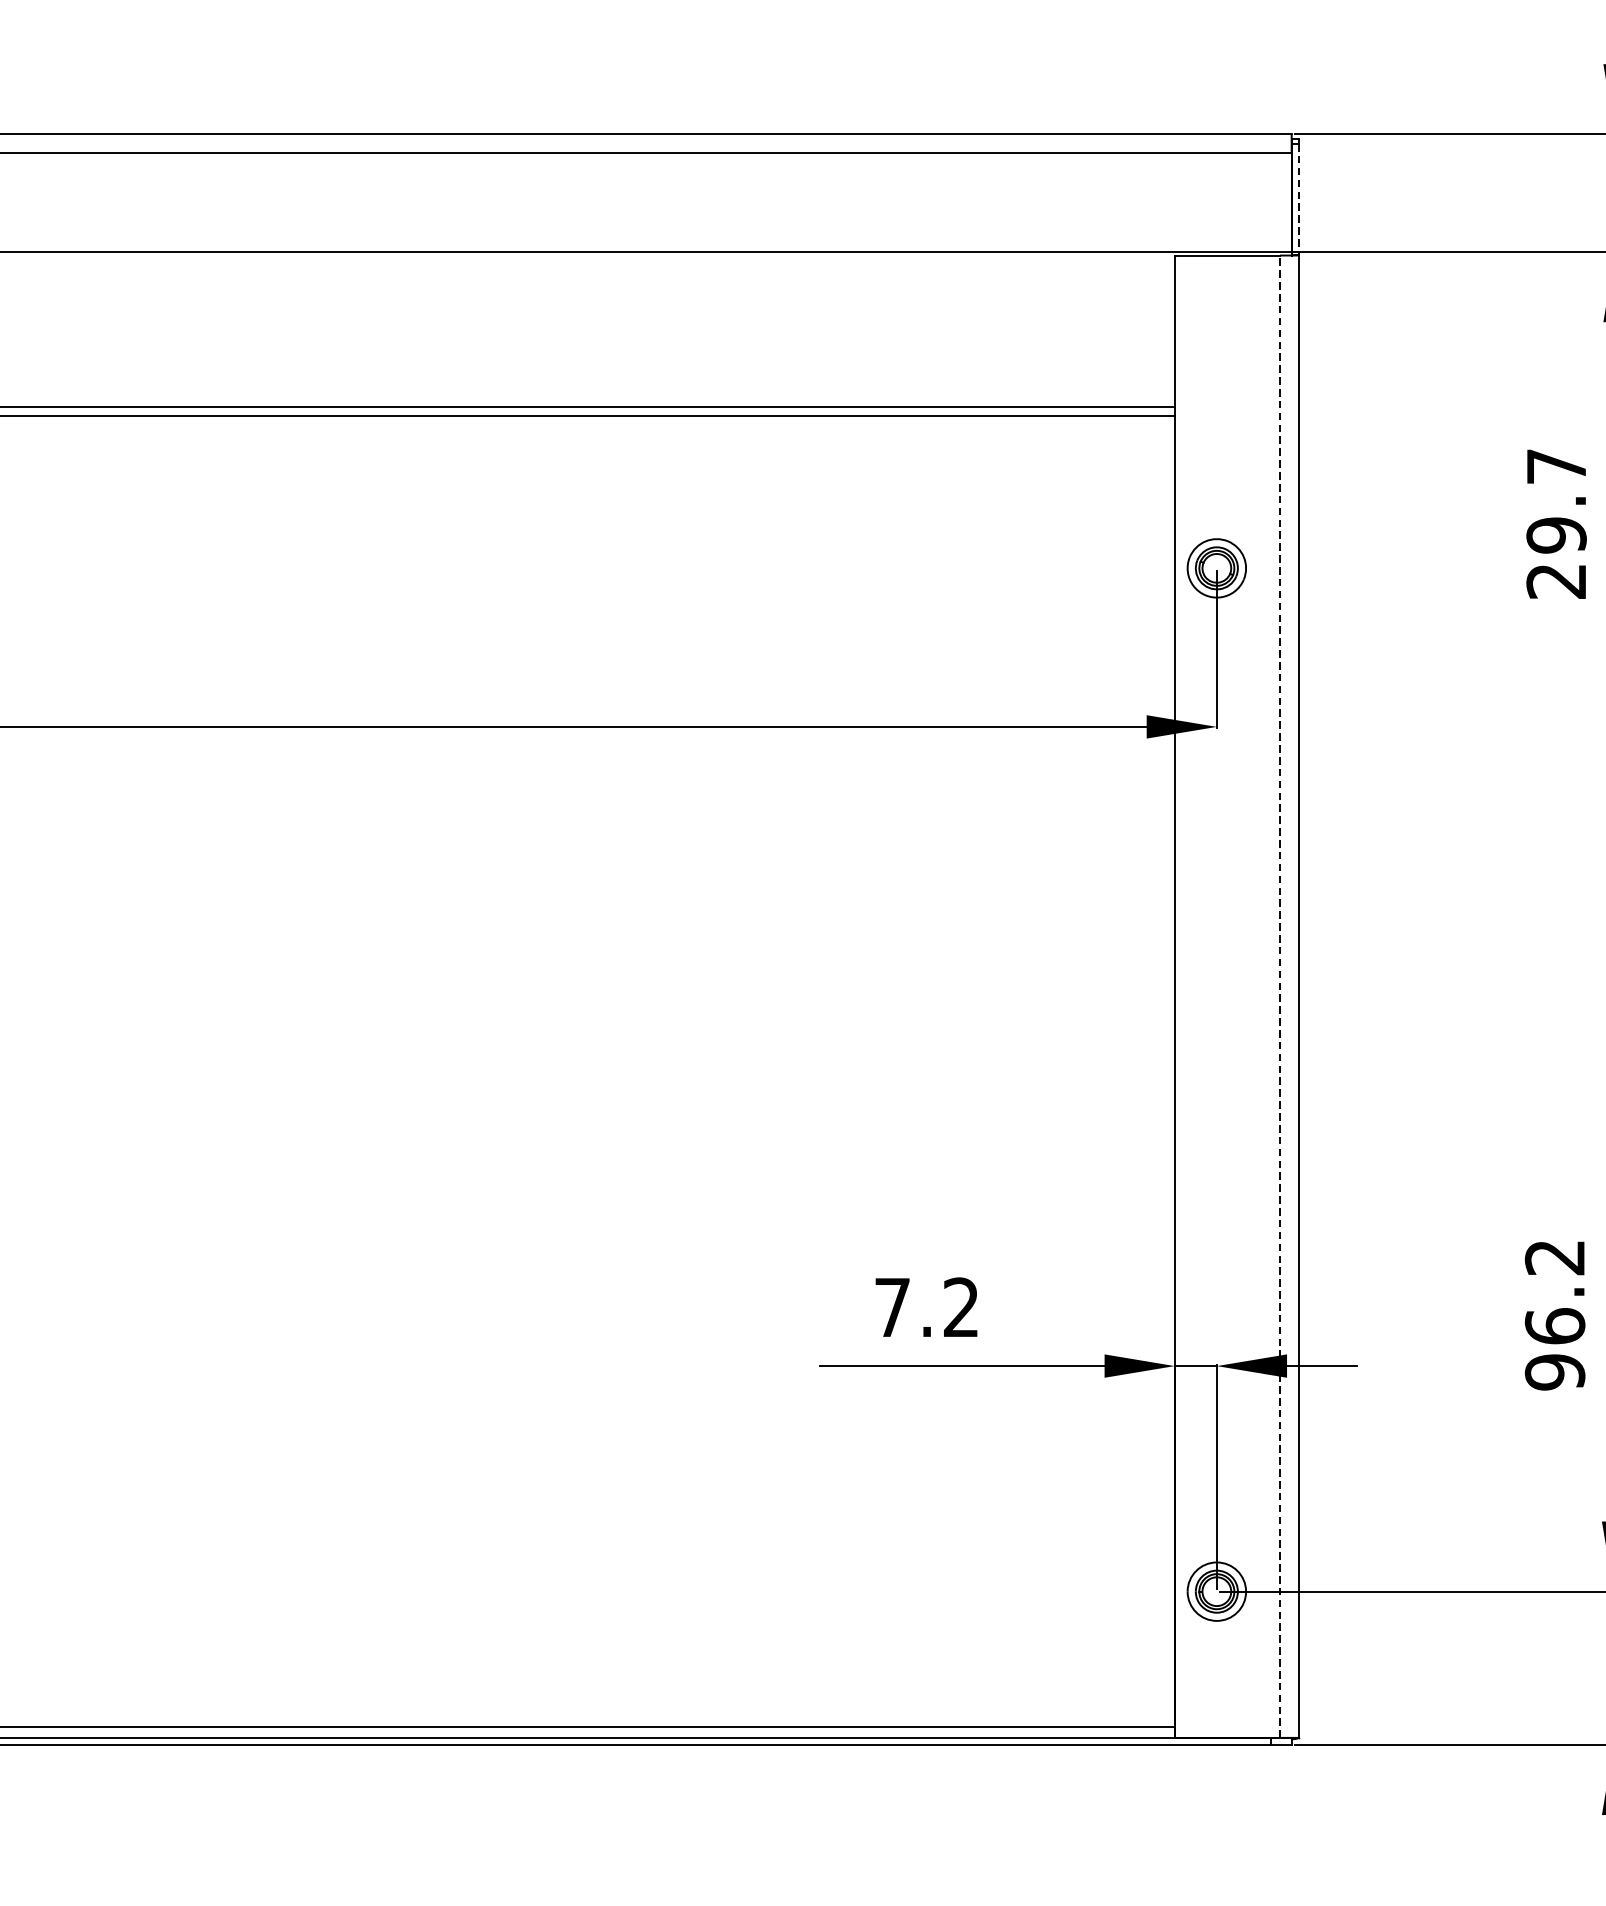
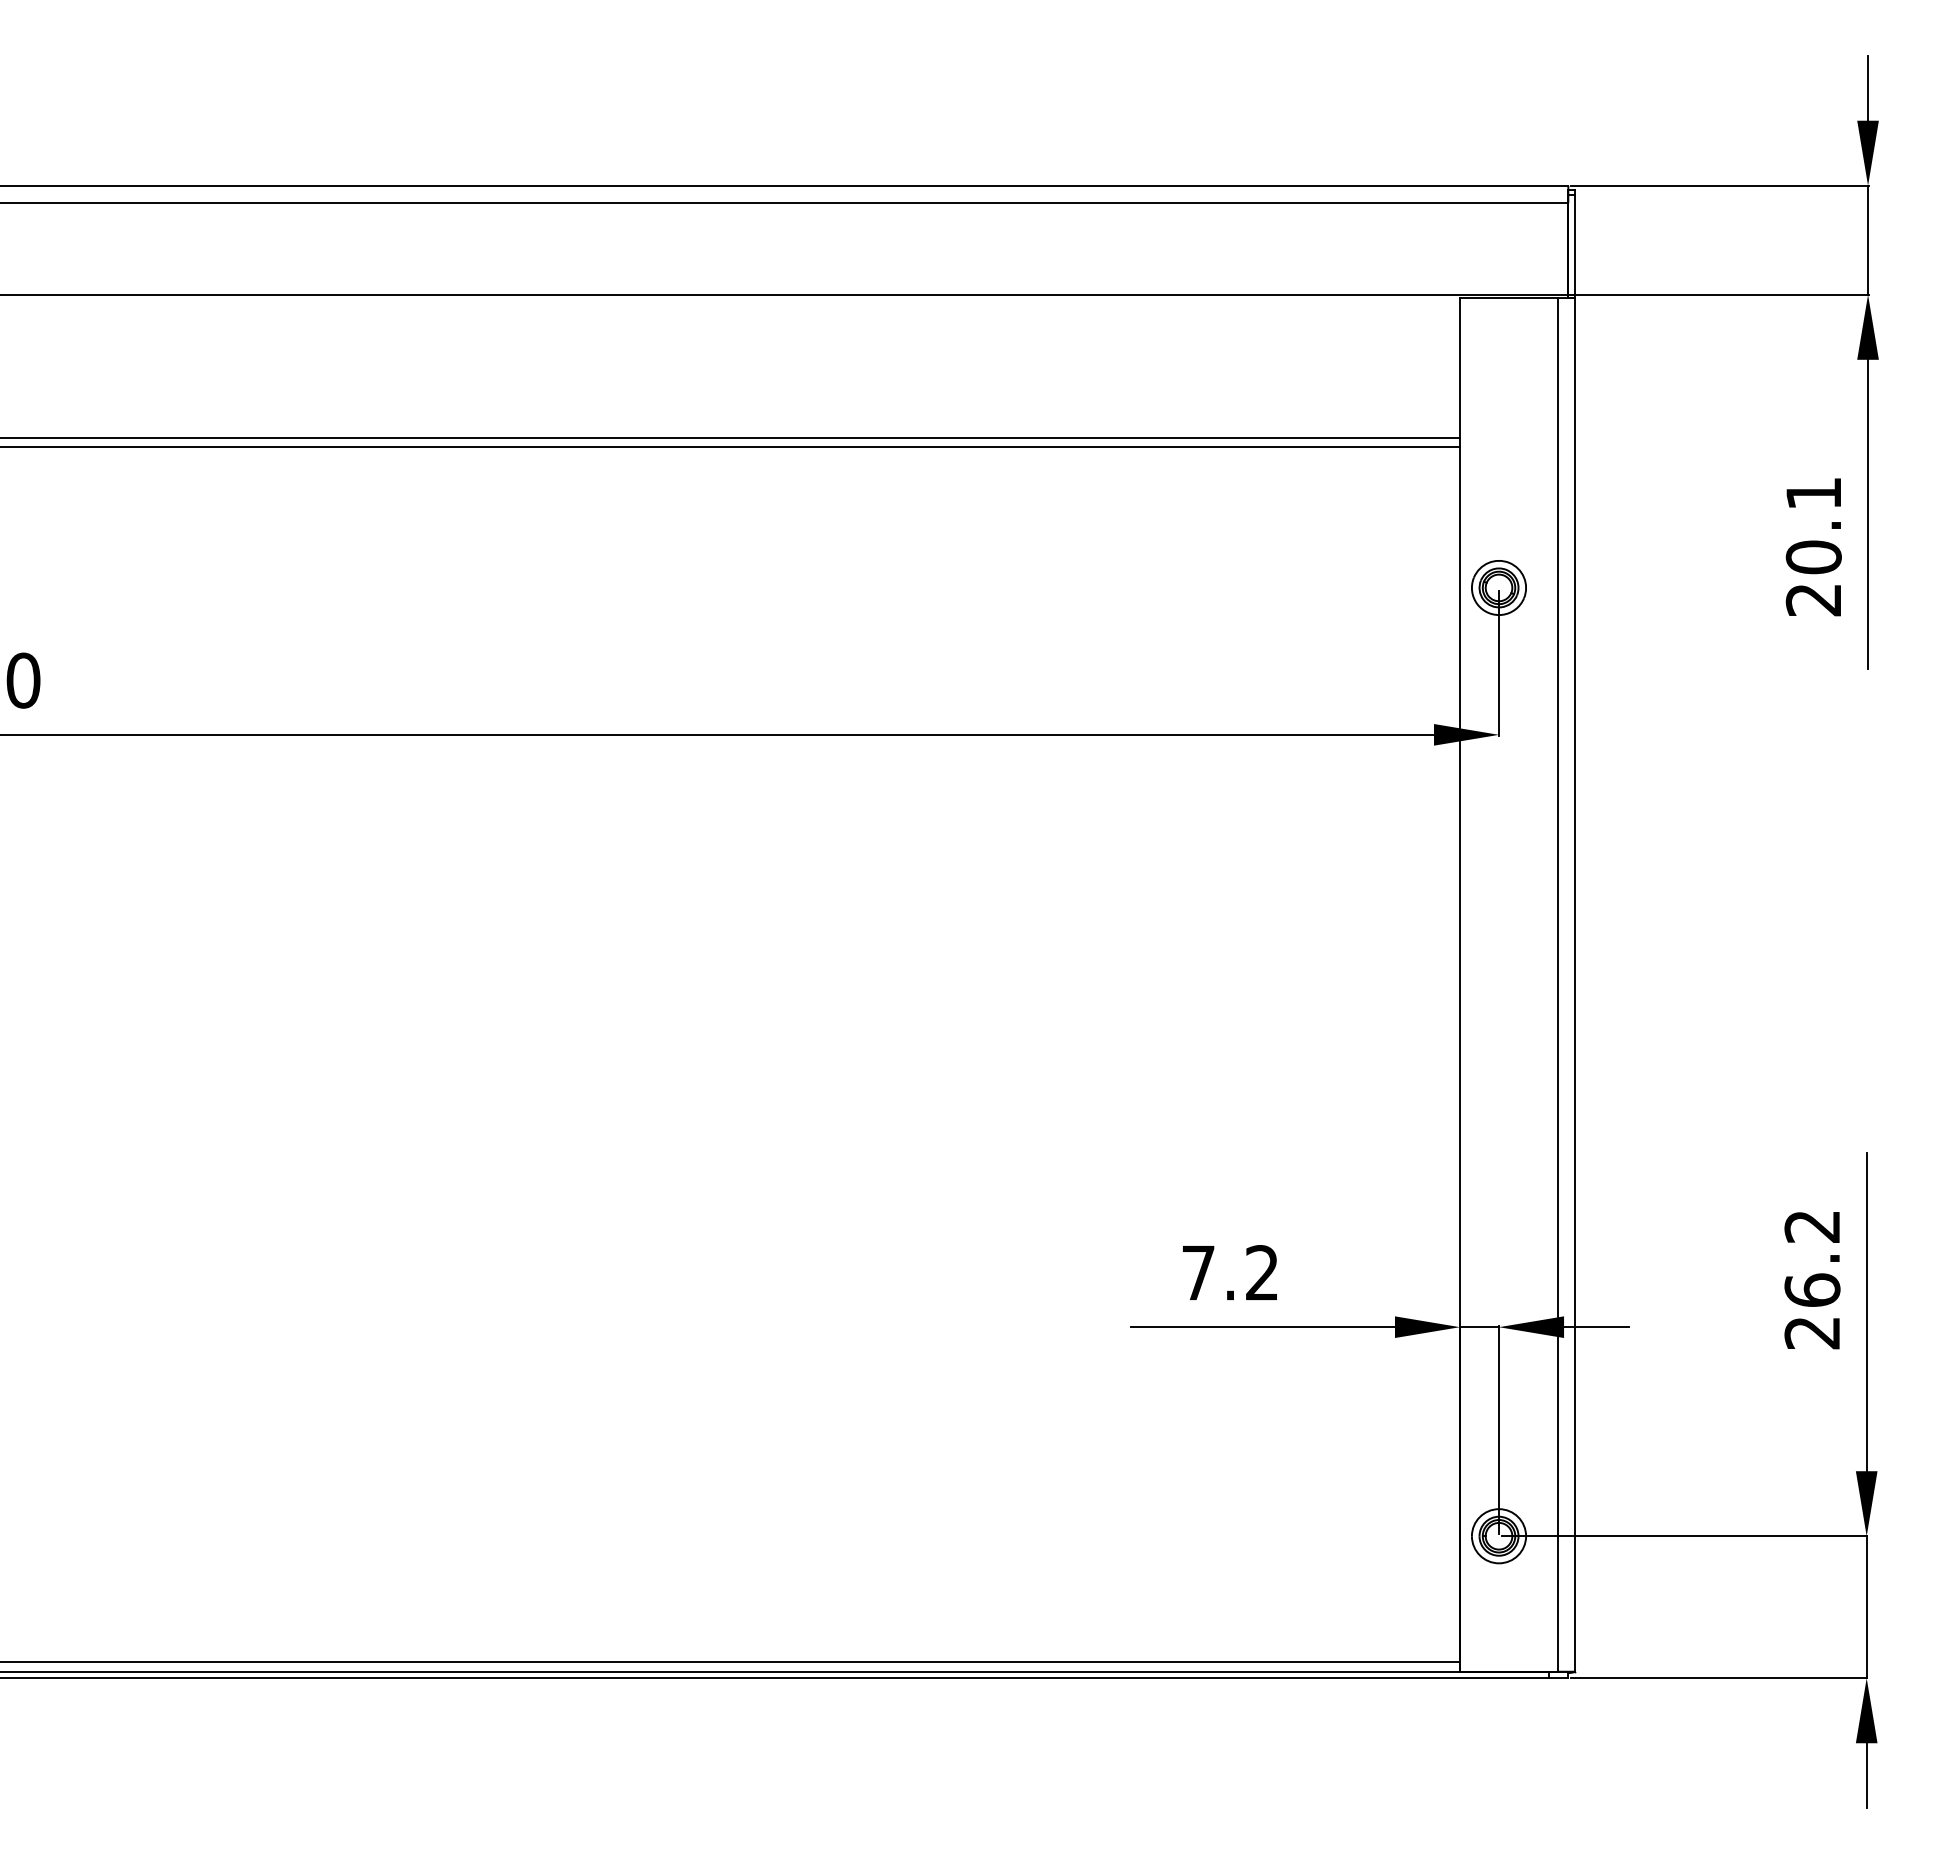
line: (1298, 198) -> (1574, 245), dashed -> solid
text: (1556, 502) -> (1813, 526), 29.7 -> 20.1
line: (1279, 996) -> (1557, 984), dashed -> solid
text: (1555, 1371) -> (1812, 1332), 96.2 -> 26.2

